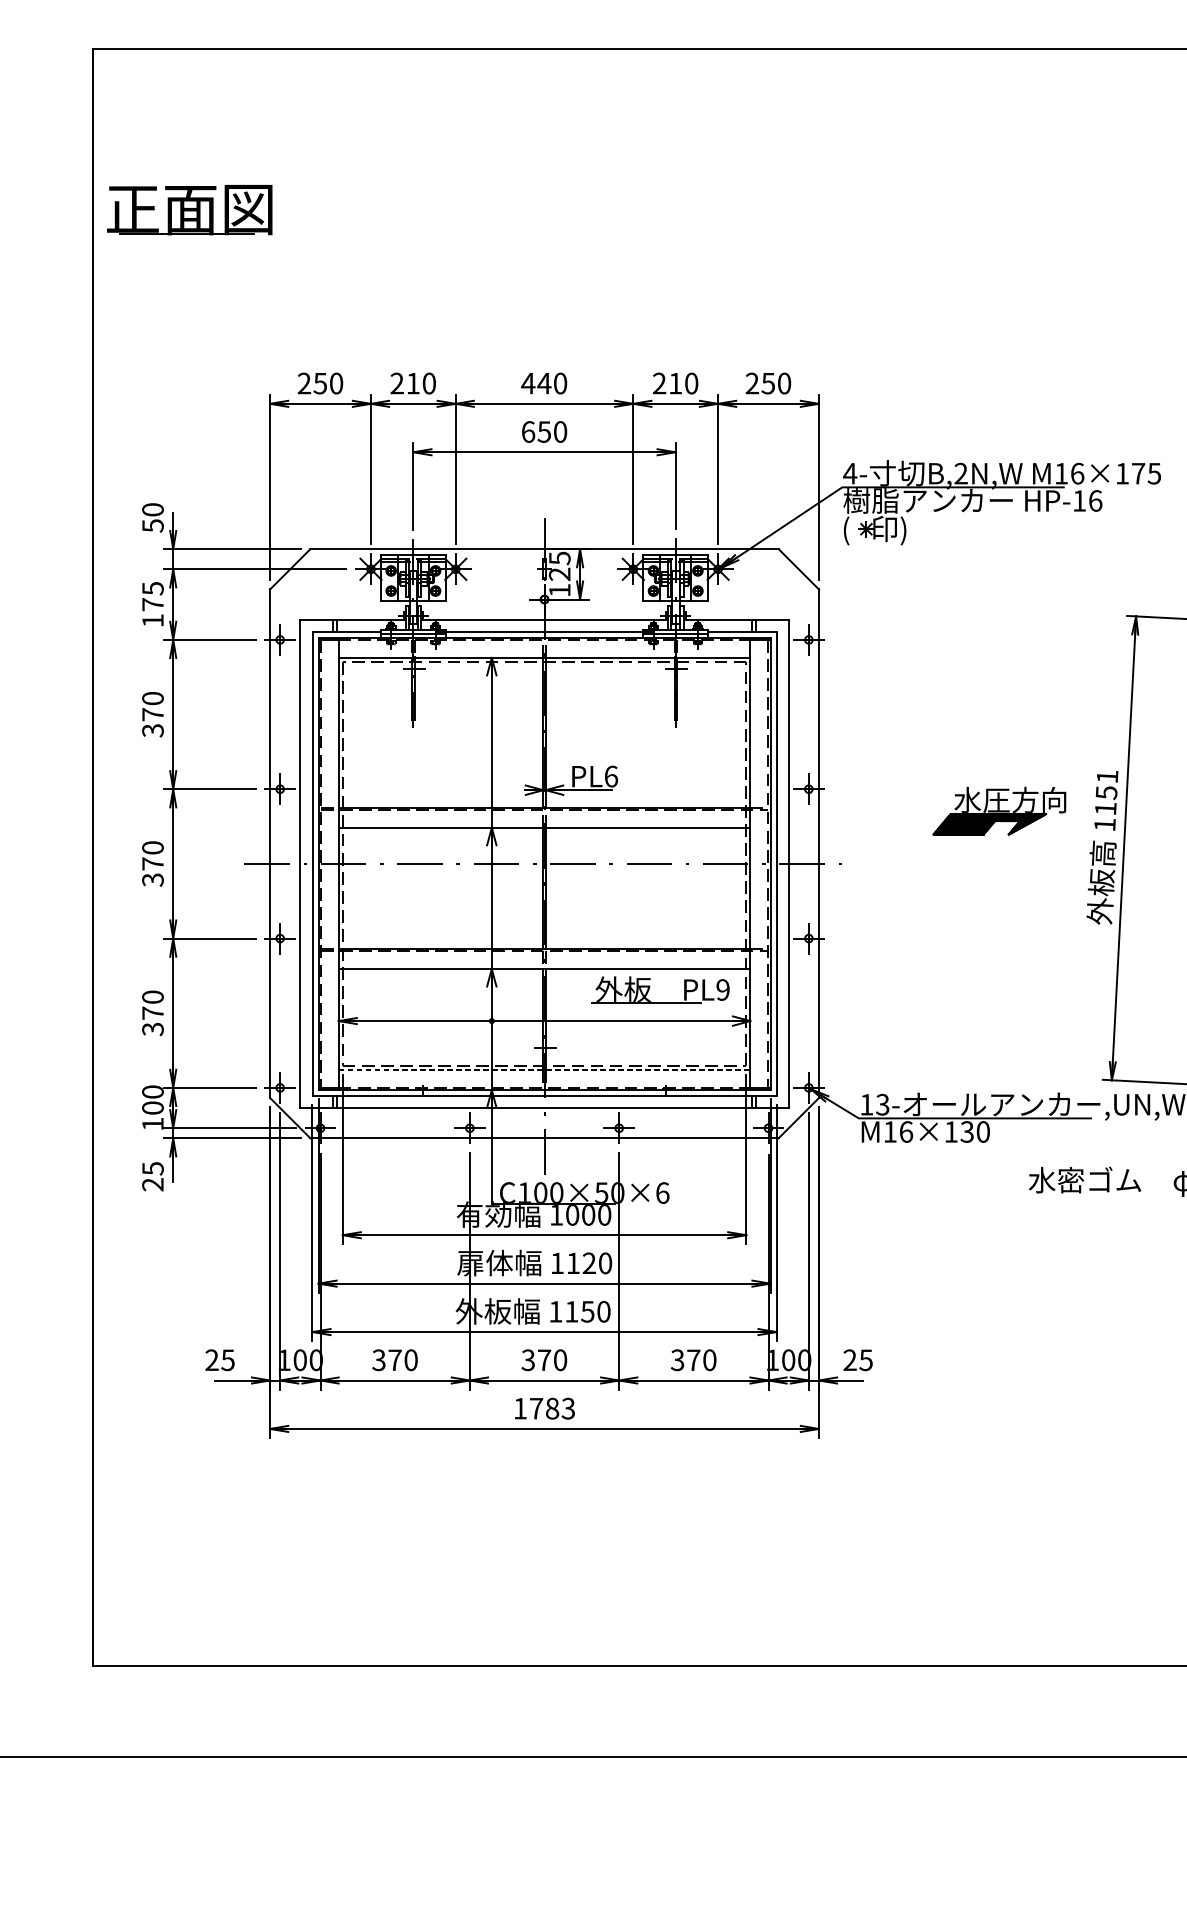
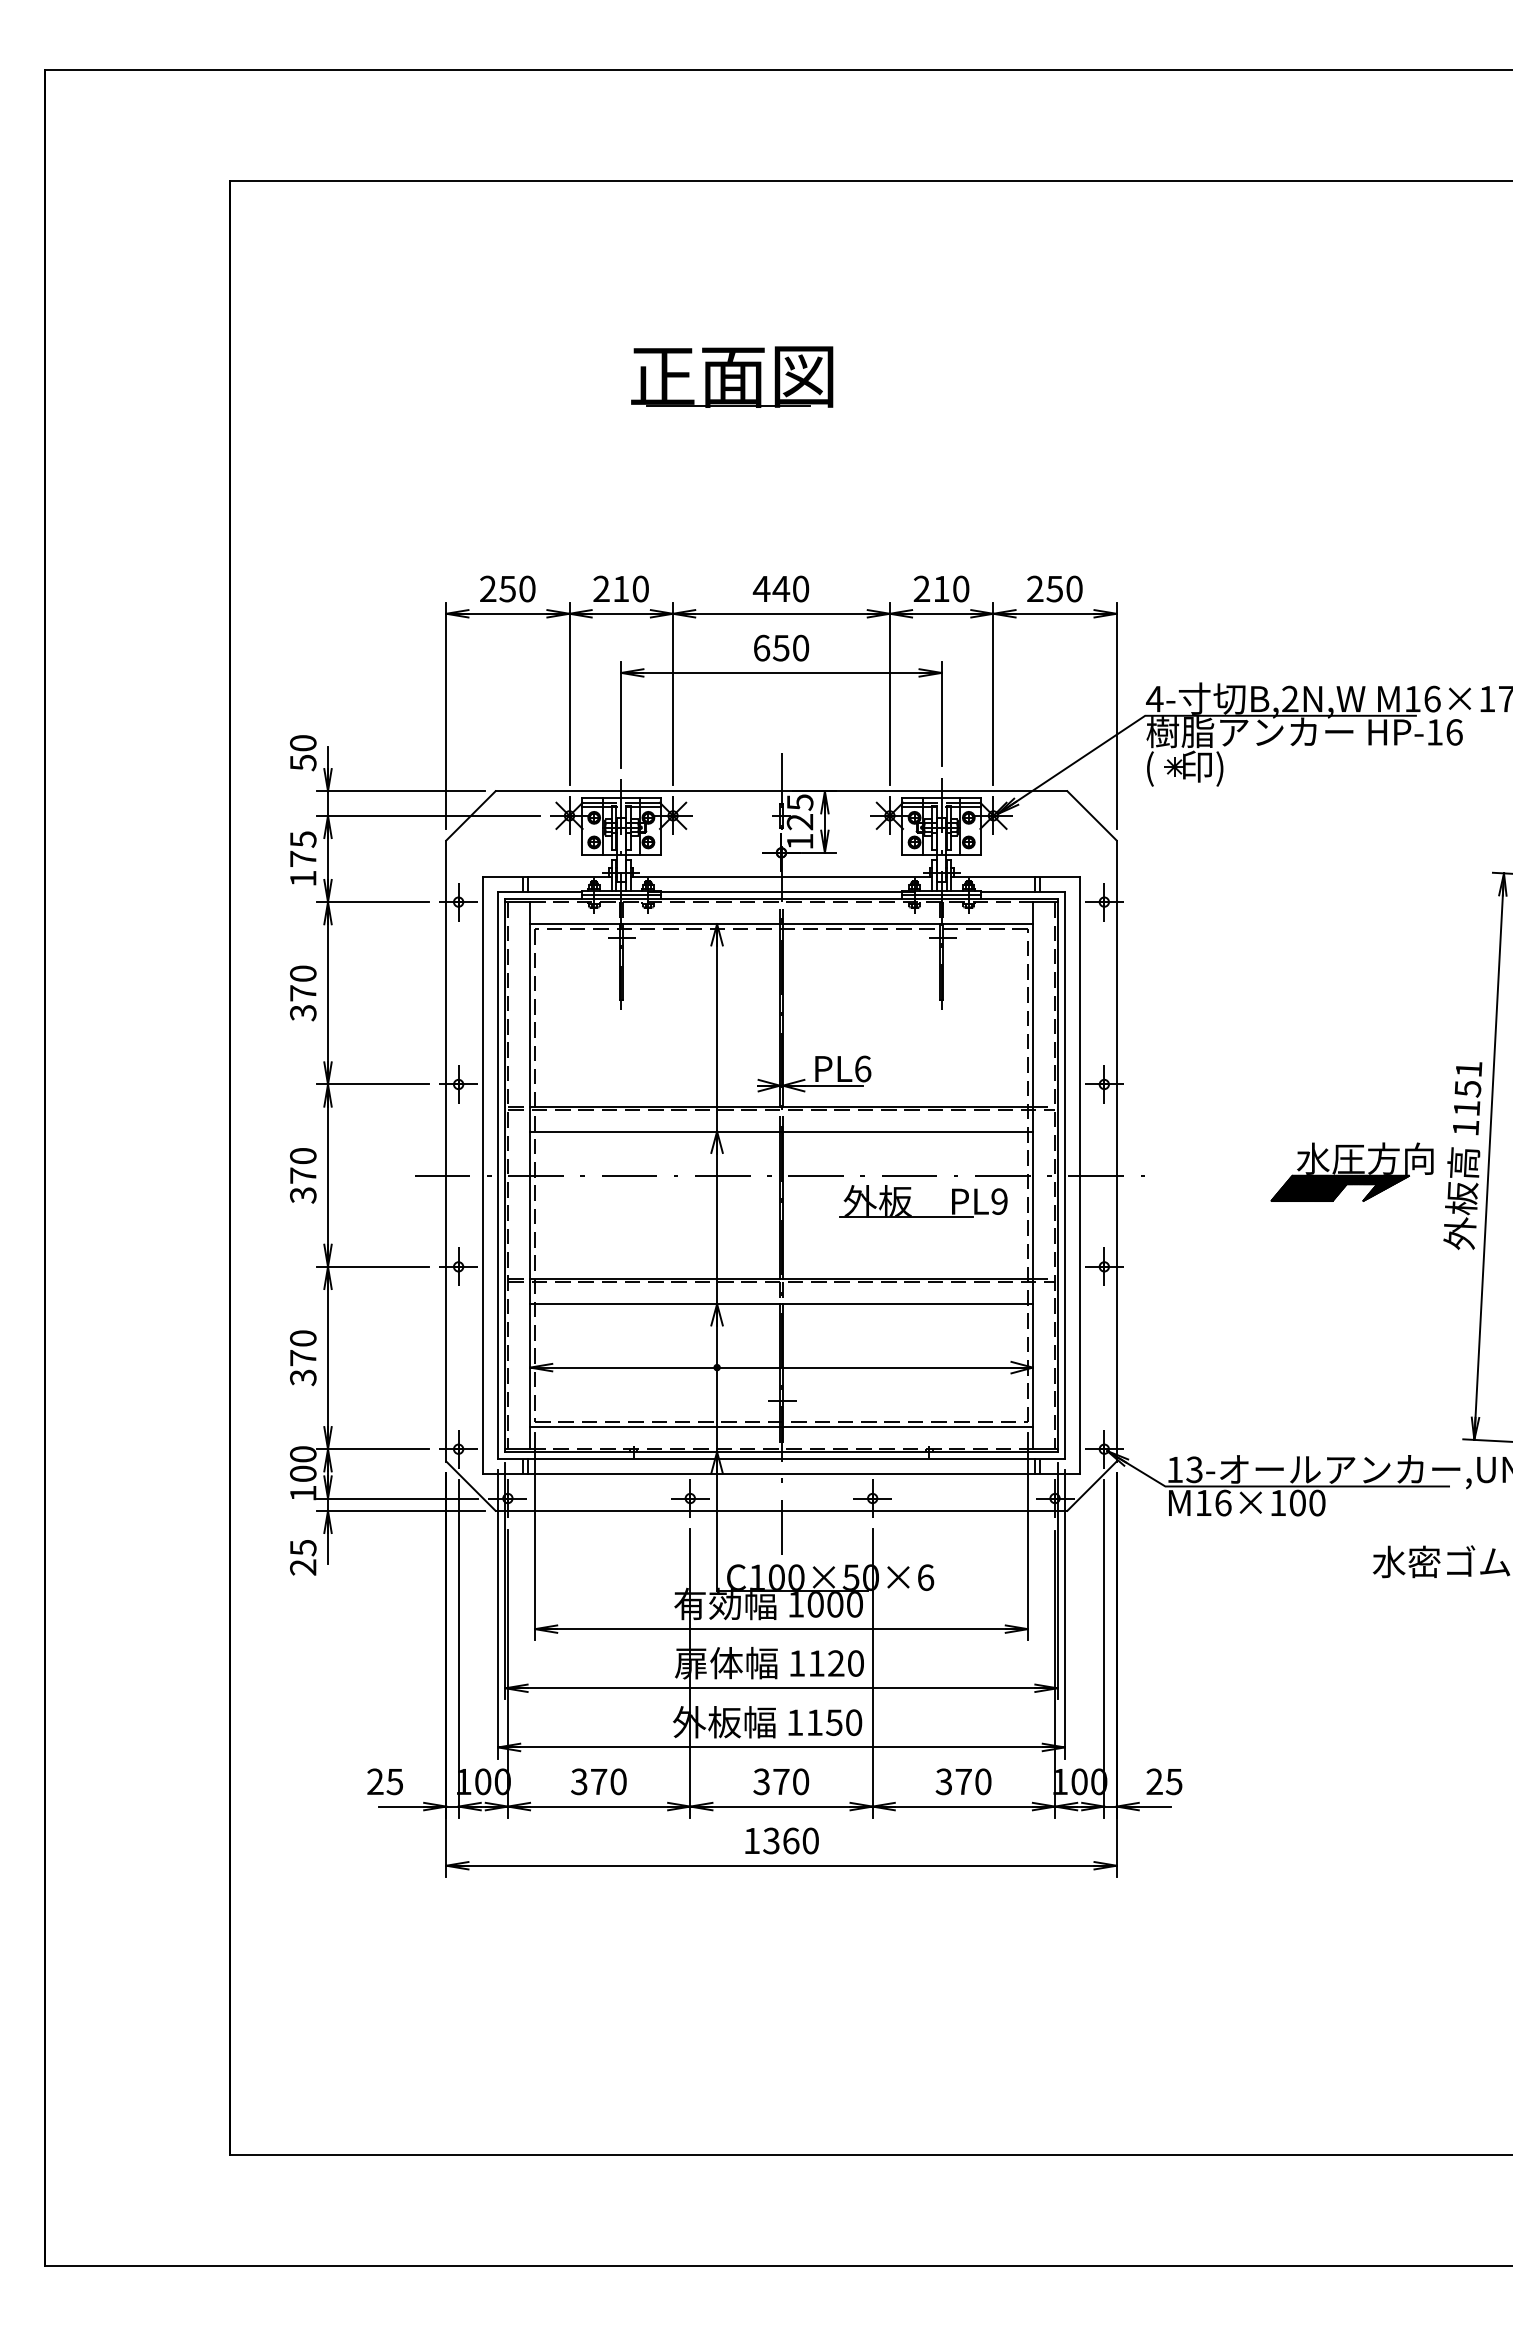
part: (190, 209) -> (732, 376), moved
part: (998, 810) -> (1351, 1171), moved
part: (650, 988) -> (910, 1199), moved
line: (545, 1070) -> (782, 1427), dashed -> solid
text: (967, 1131) -> (1297, 1502), M16×130 -> M16×100
text: (551, 1408) -> (790, 1840), 1783 -> 1360

